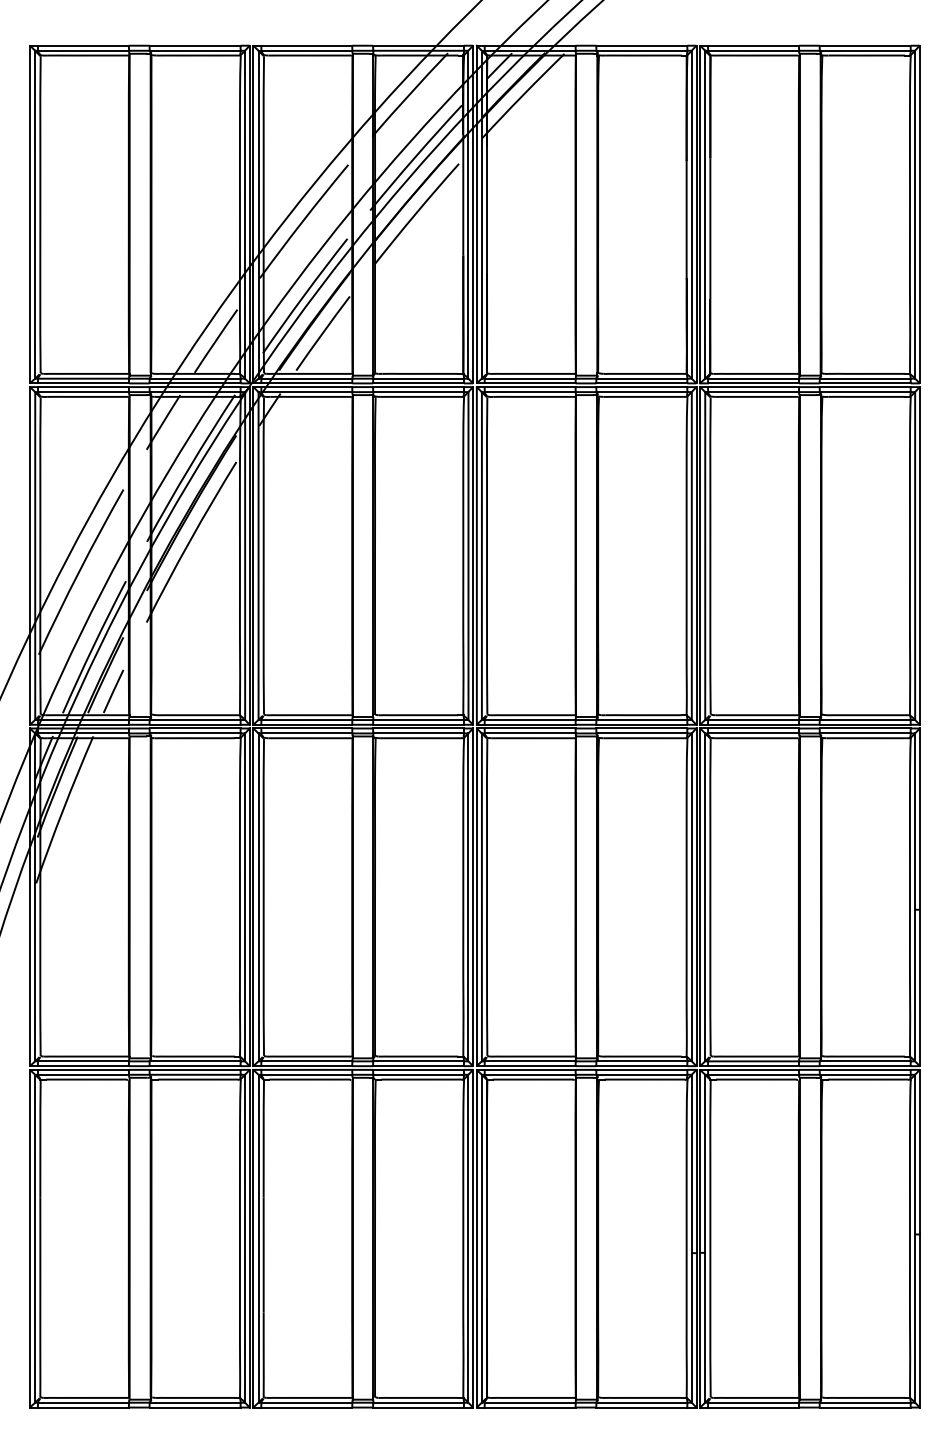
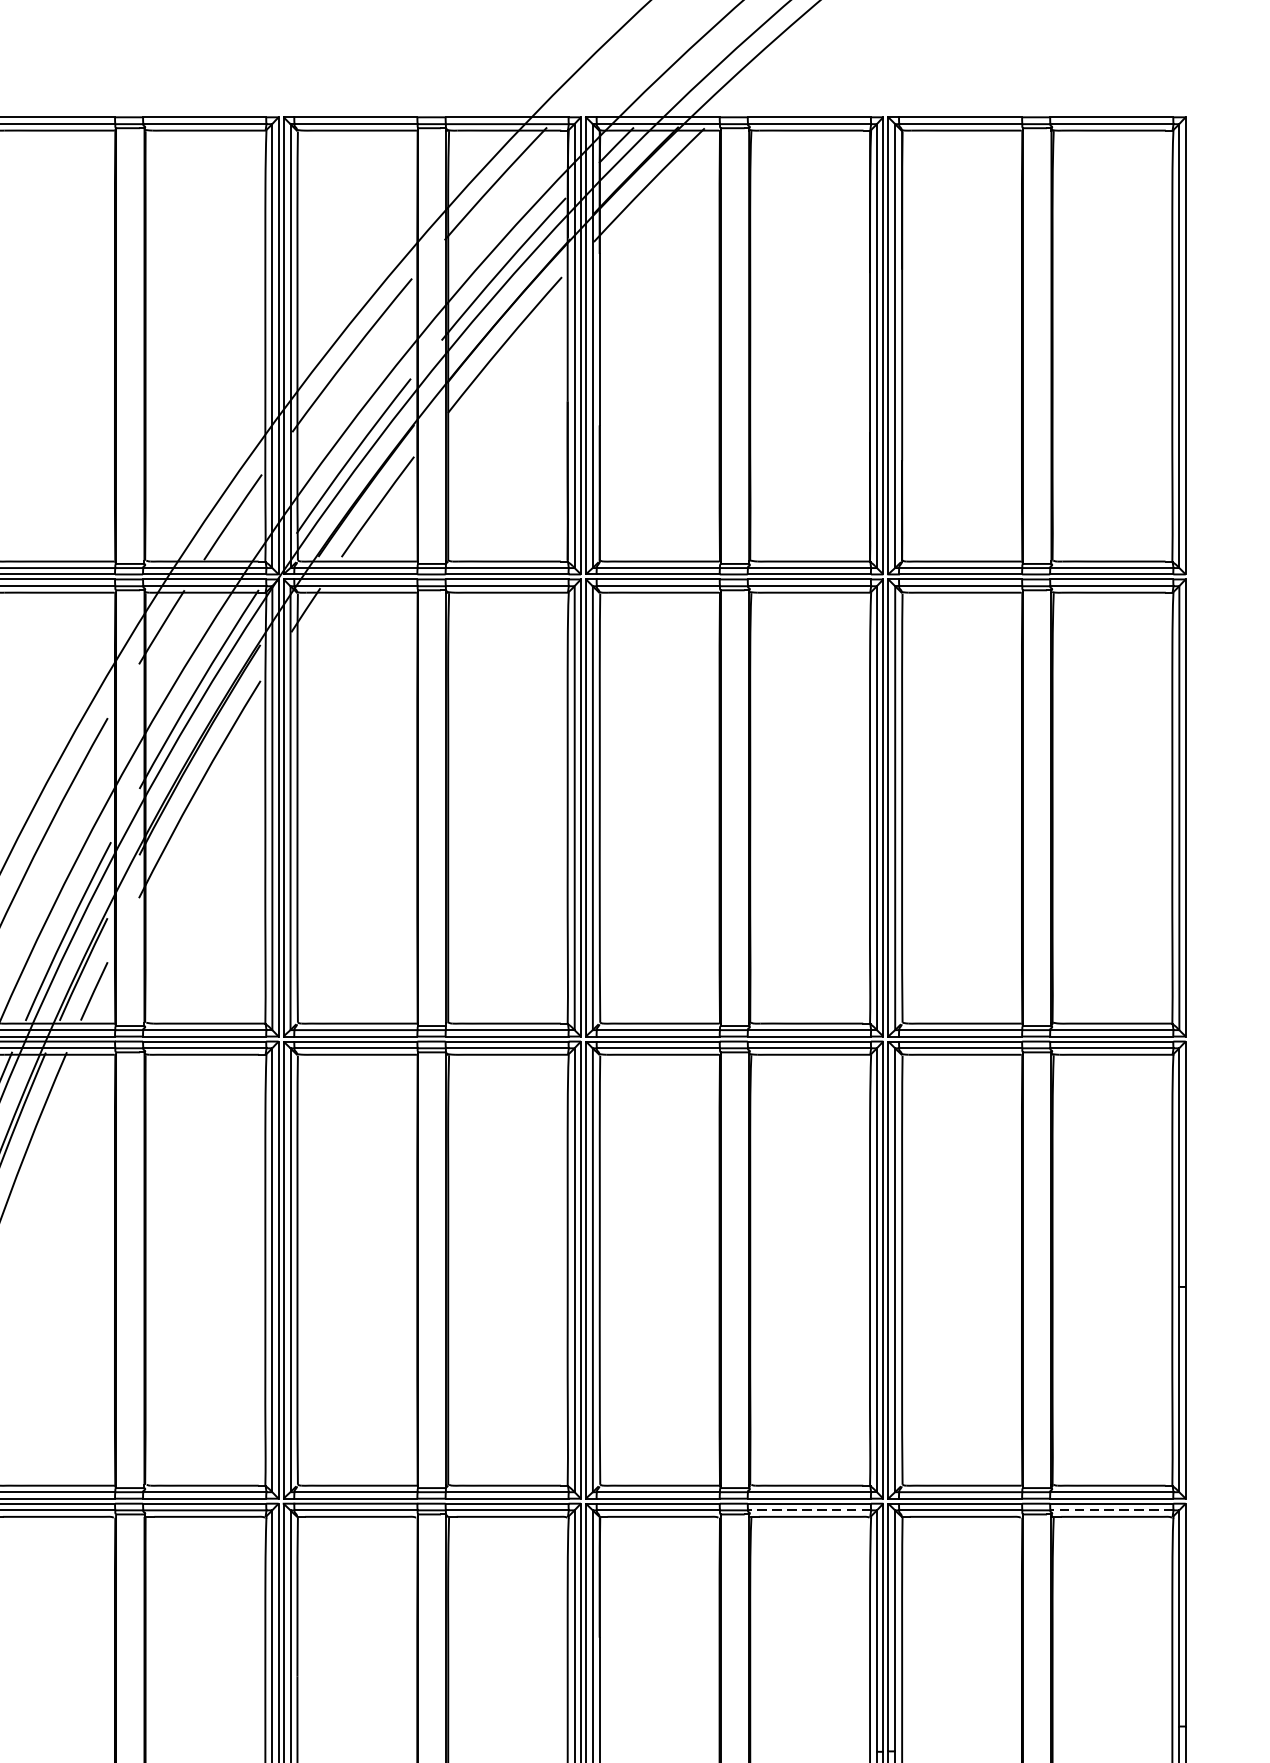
line: (641, 1074) -> (808, 1509), solid -> dashed
line: (864, 1074) -> (1110, 1509), solid -> dashed

